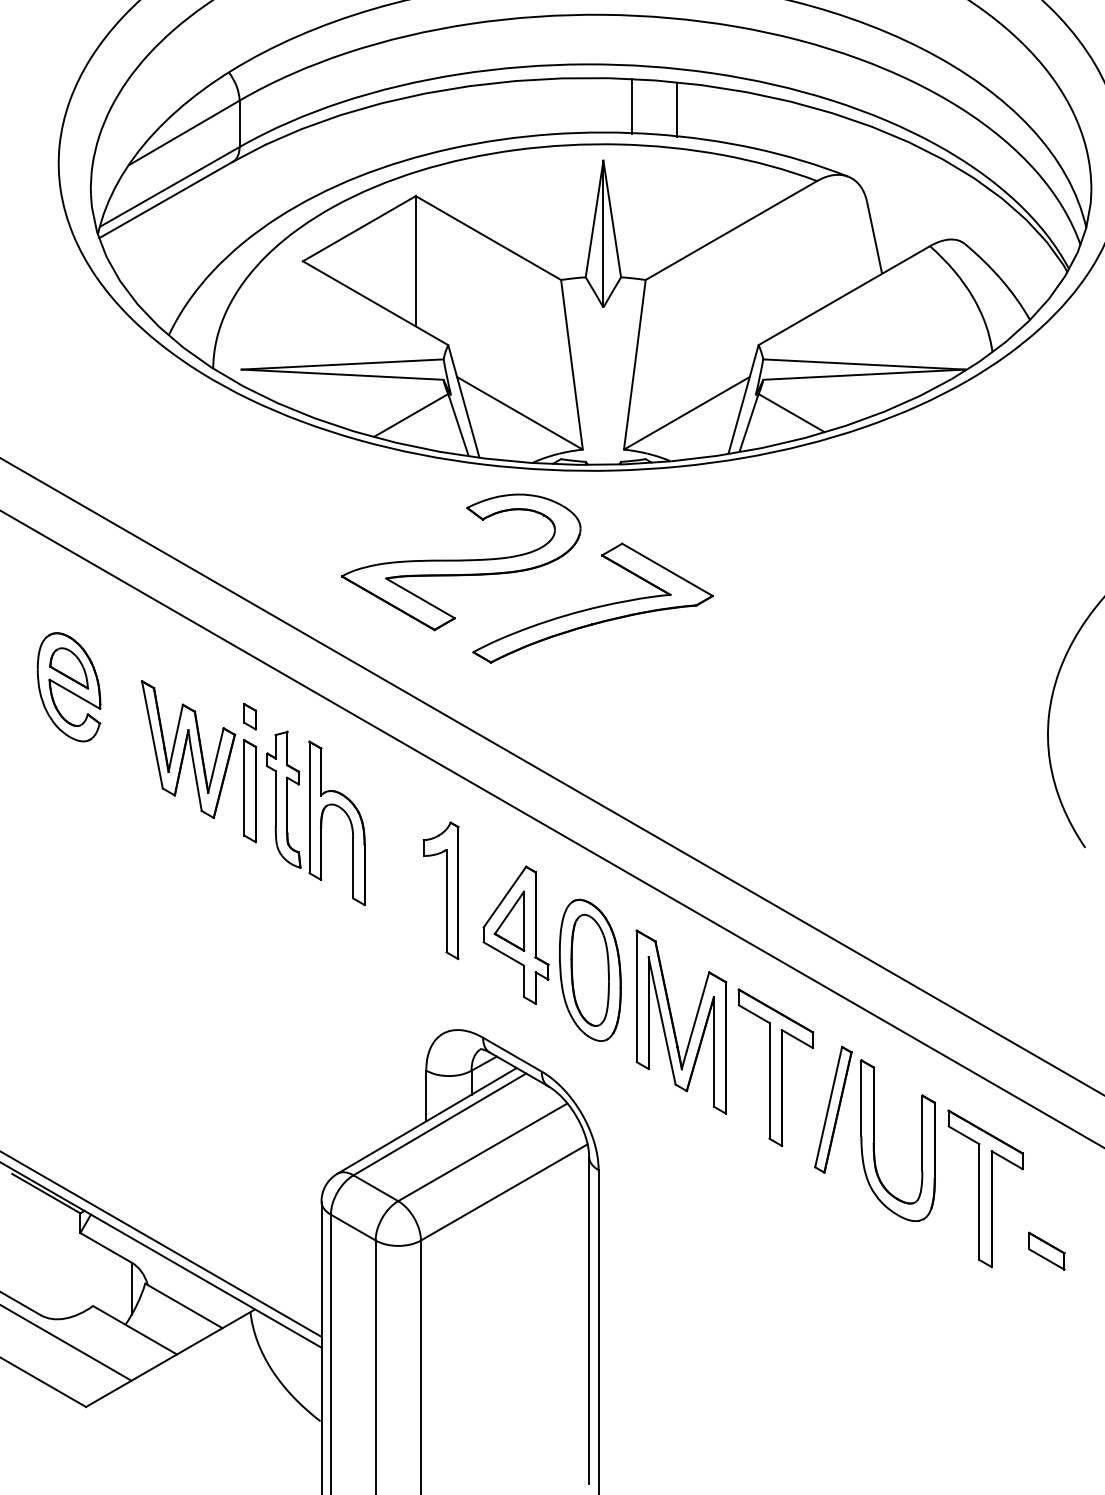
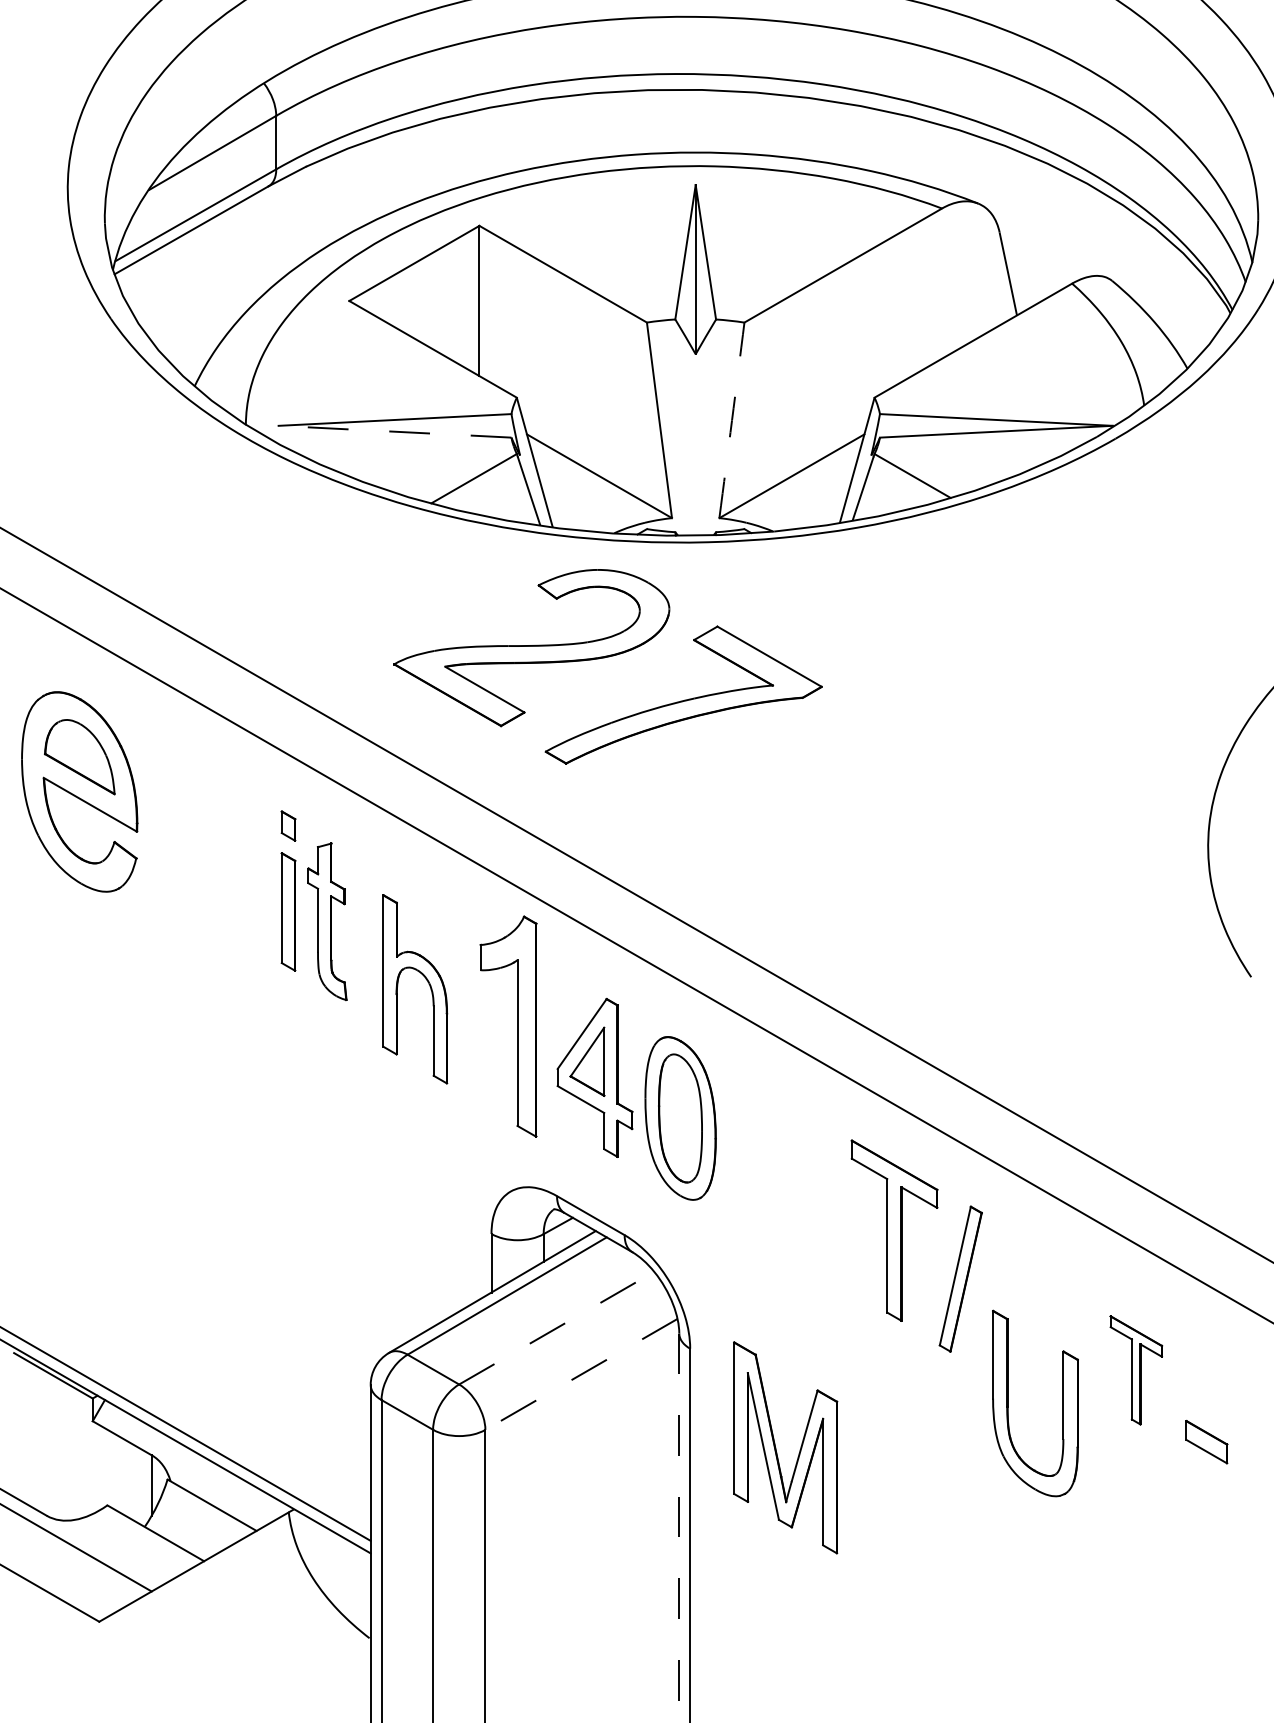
line: (631, 106) -> (728, 122), removed
line: (677, 109) -> (781, 126), removed
arc: (634, 364) -> (731, 419), solid -> dashed
line: (342, 374) -> (394, 431), solid -> dashed
part: (68, 687) -> (79, 792), size x1.6
part: (188, 749) -> (217, 863), removed
part: (347, 817) -> (427, 982), moved
part: (440, 890) -> (507, 1026), size x1.4
part: (673, 1021) -> (776, 1447), moved
part: (921, 1140) -> (1062, 1403), moved
line: (482, 1152) -> (556, 1328), solid -> dashed
part: (985, 1188) -> (1136, 1369), size x0.6
line: (503, 1192) -> (580, 1374), solid -> dashed
line: (589, 1320) -> (679, 1522), solid -> dashed

